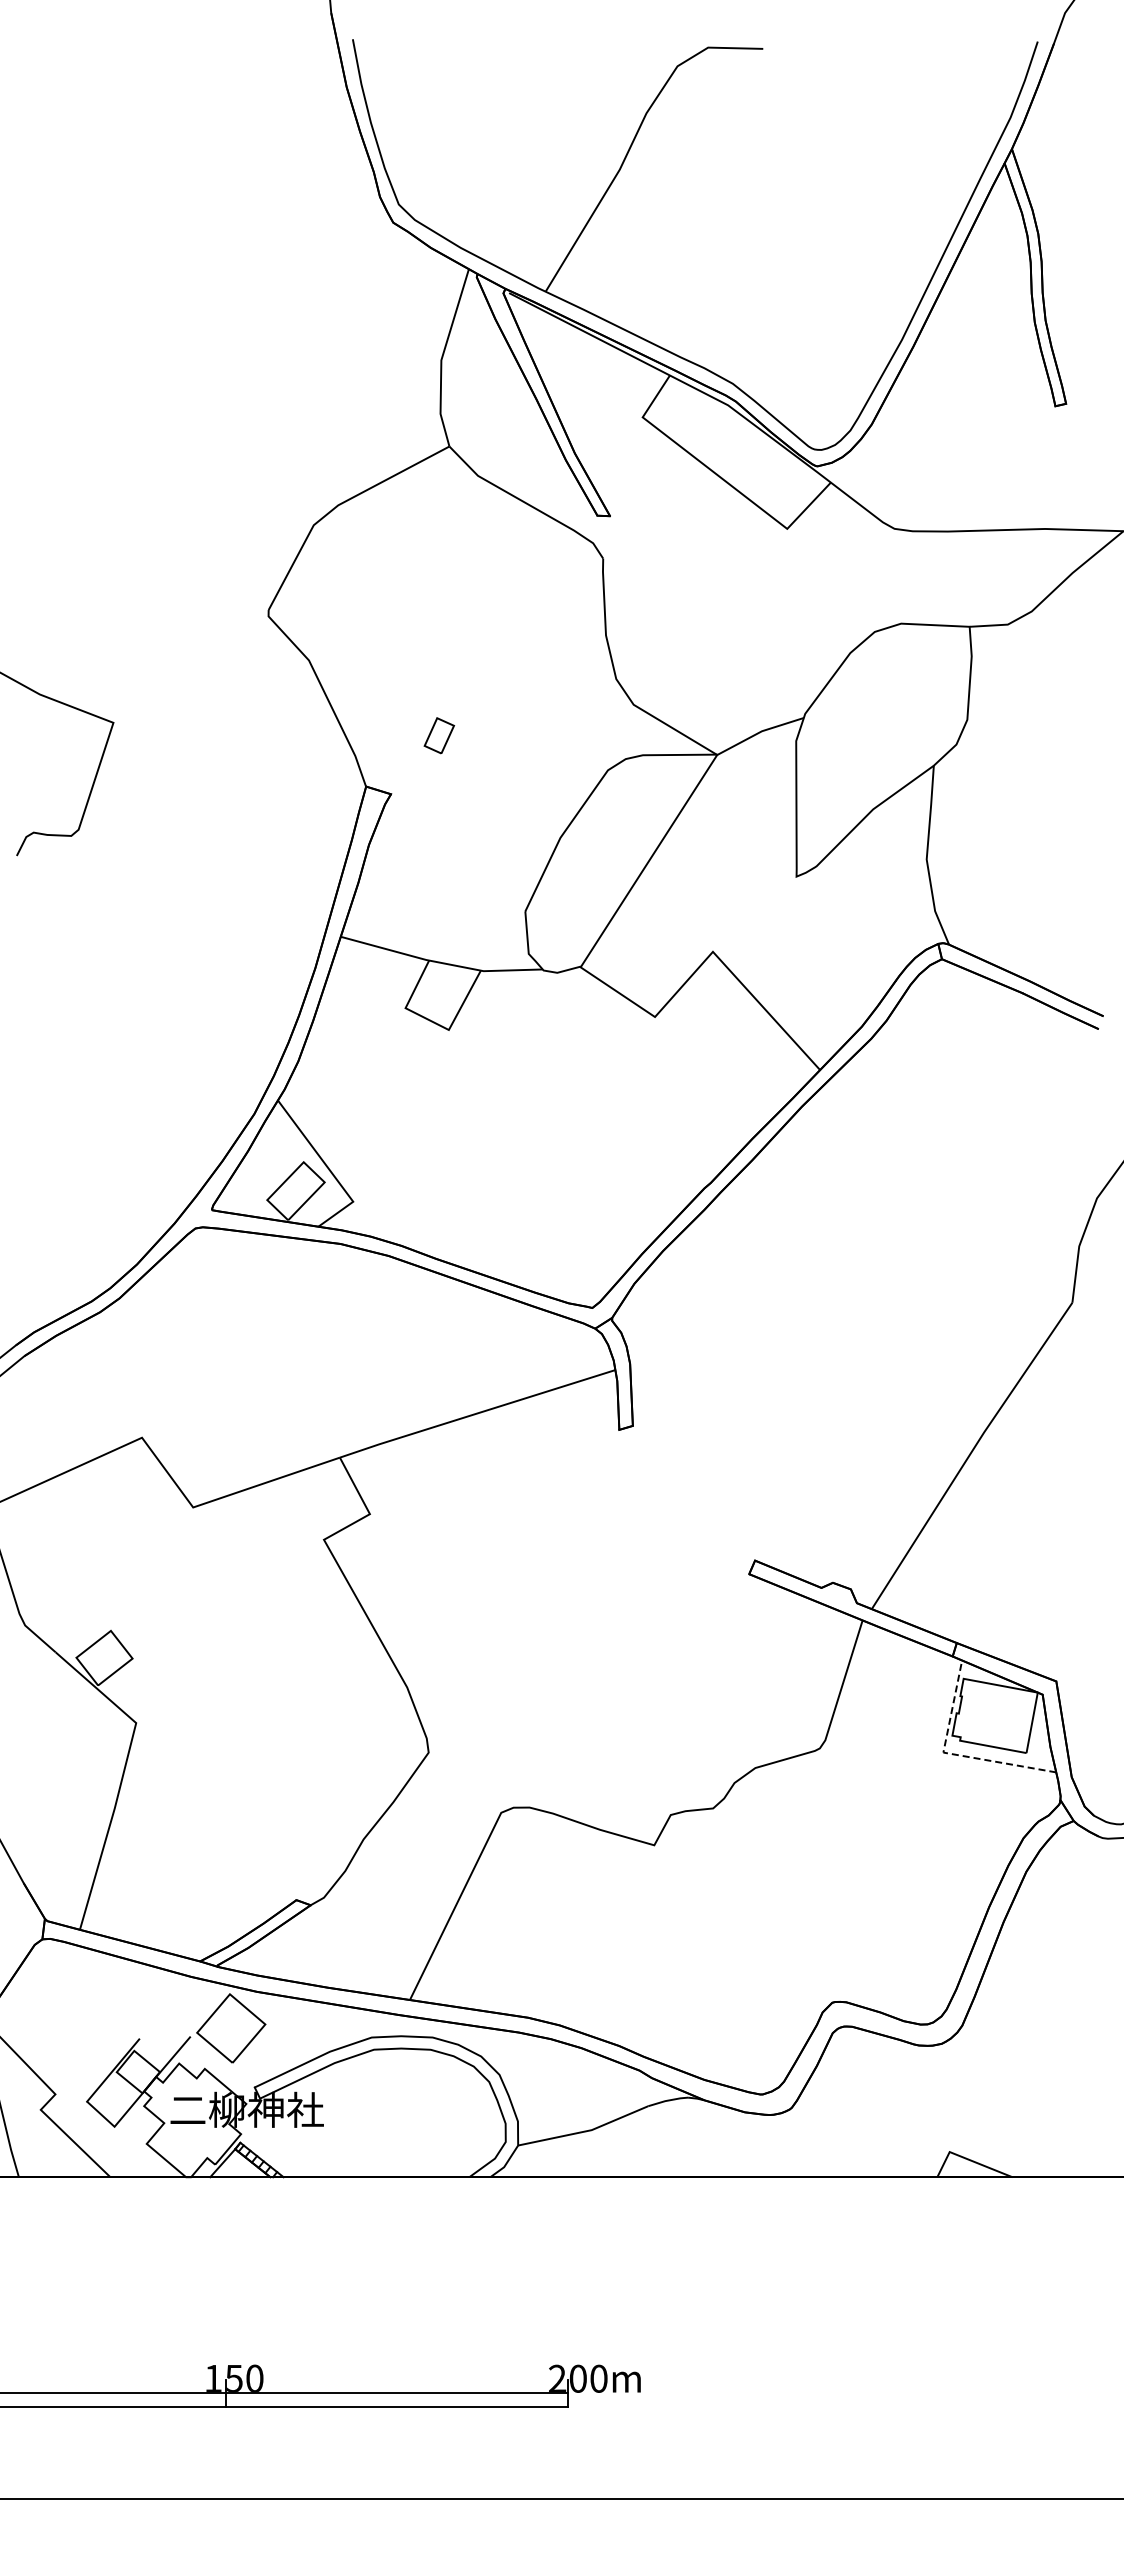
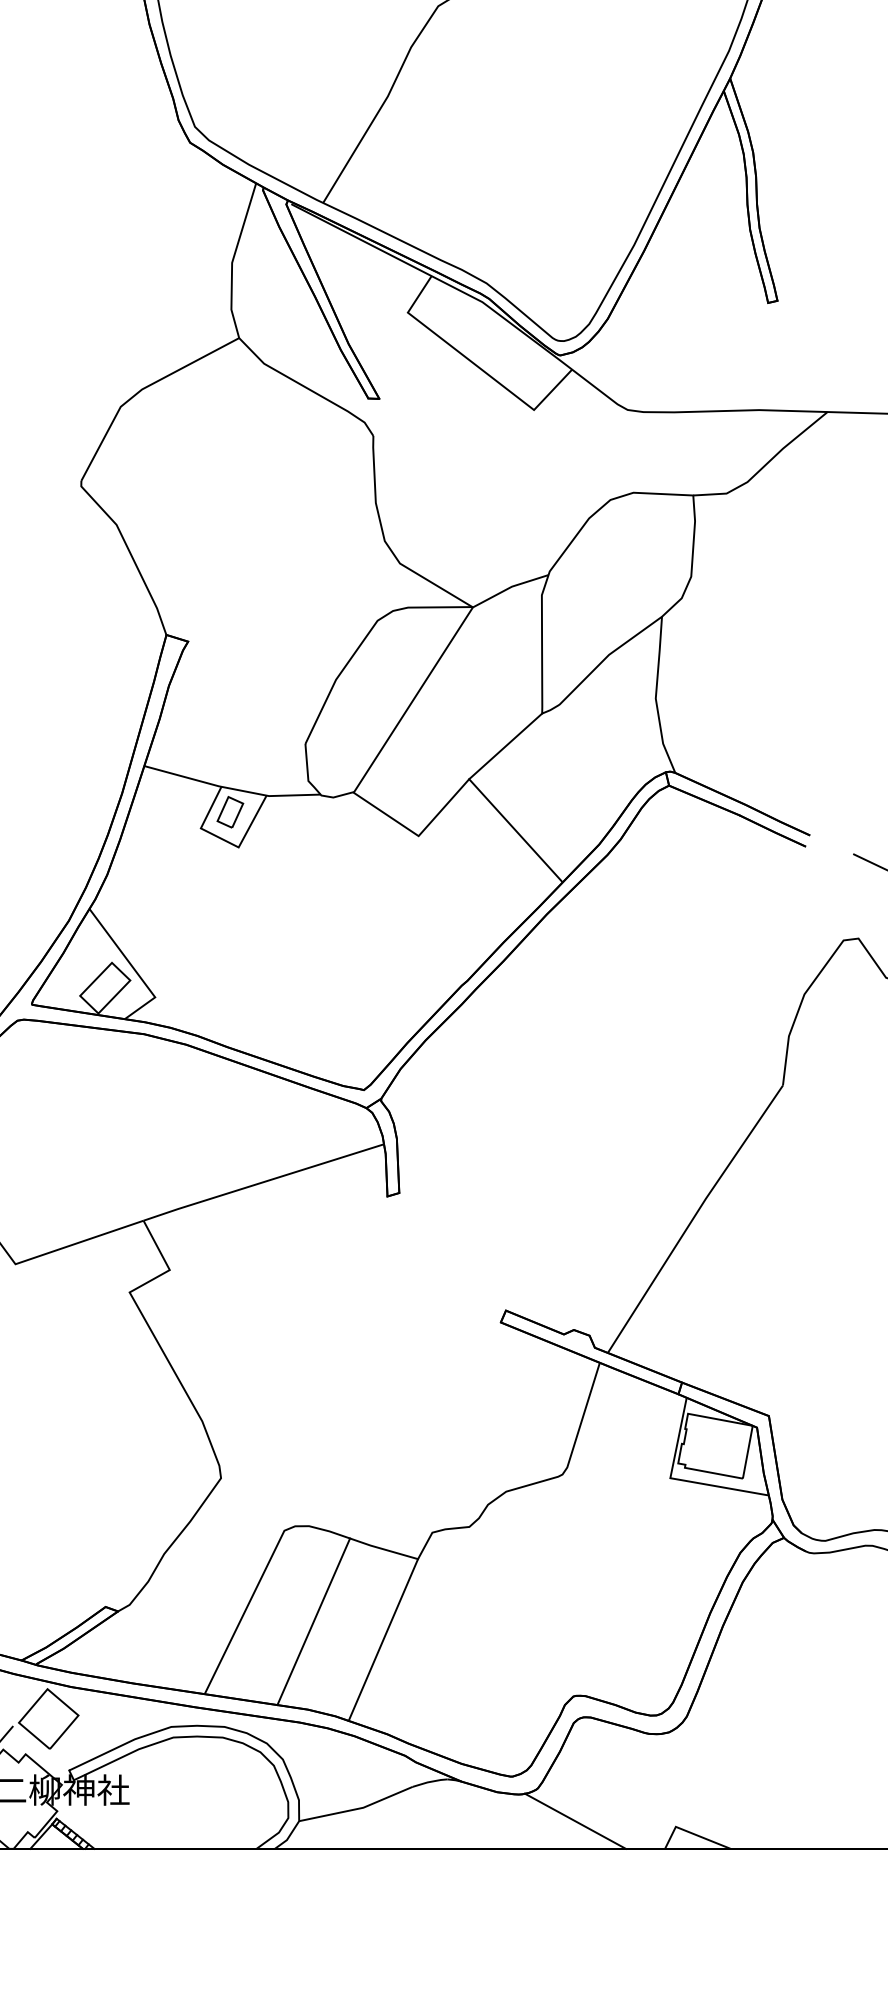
part: (439, 735) -> (230, 812), moved
line: (754, 913) -> (505, 745), added
line: (953, 1754) -> (679, 1479), dashed -> solid
line: (534, 1916) -> (313, 1621), added
line: (614, 1937) -> (383, 1639), added
line: (834, 2145) -> (575, 1821), added

